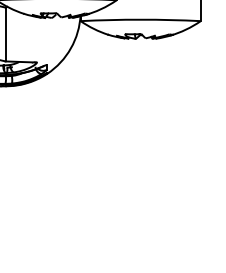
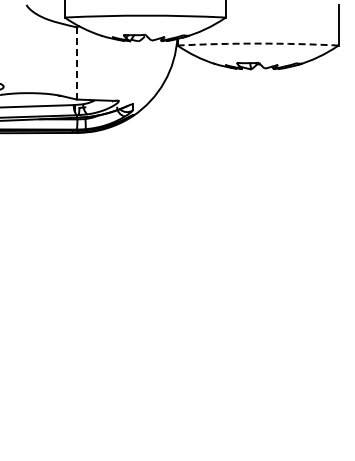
arc: (141, 19) -> (258, 43), solid -> dashed
line: (5, 33) -> (76, 62), solid -> dashed

